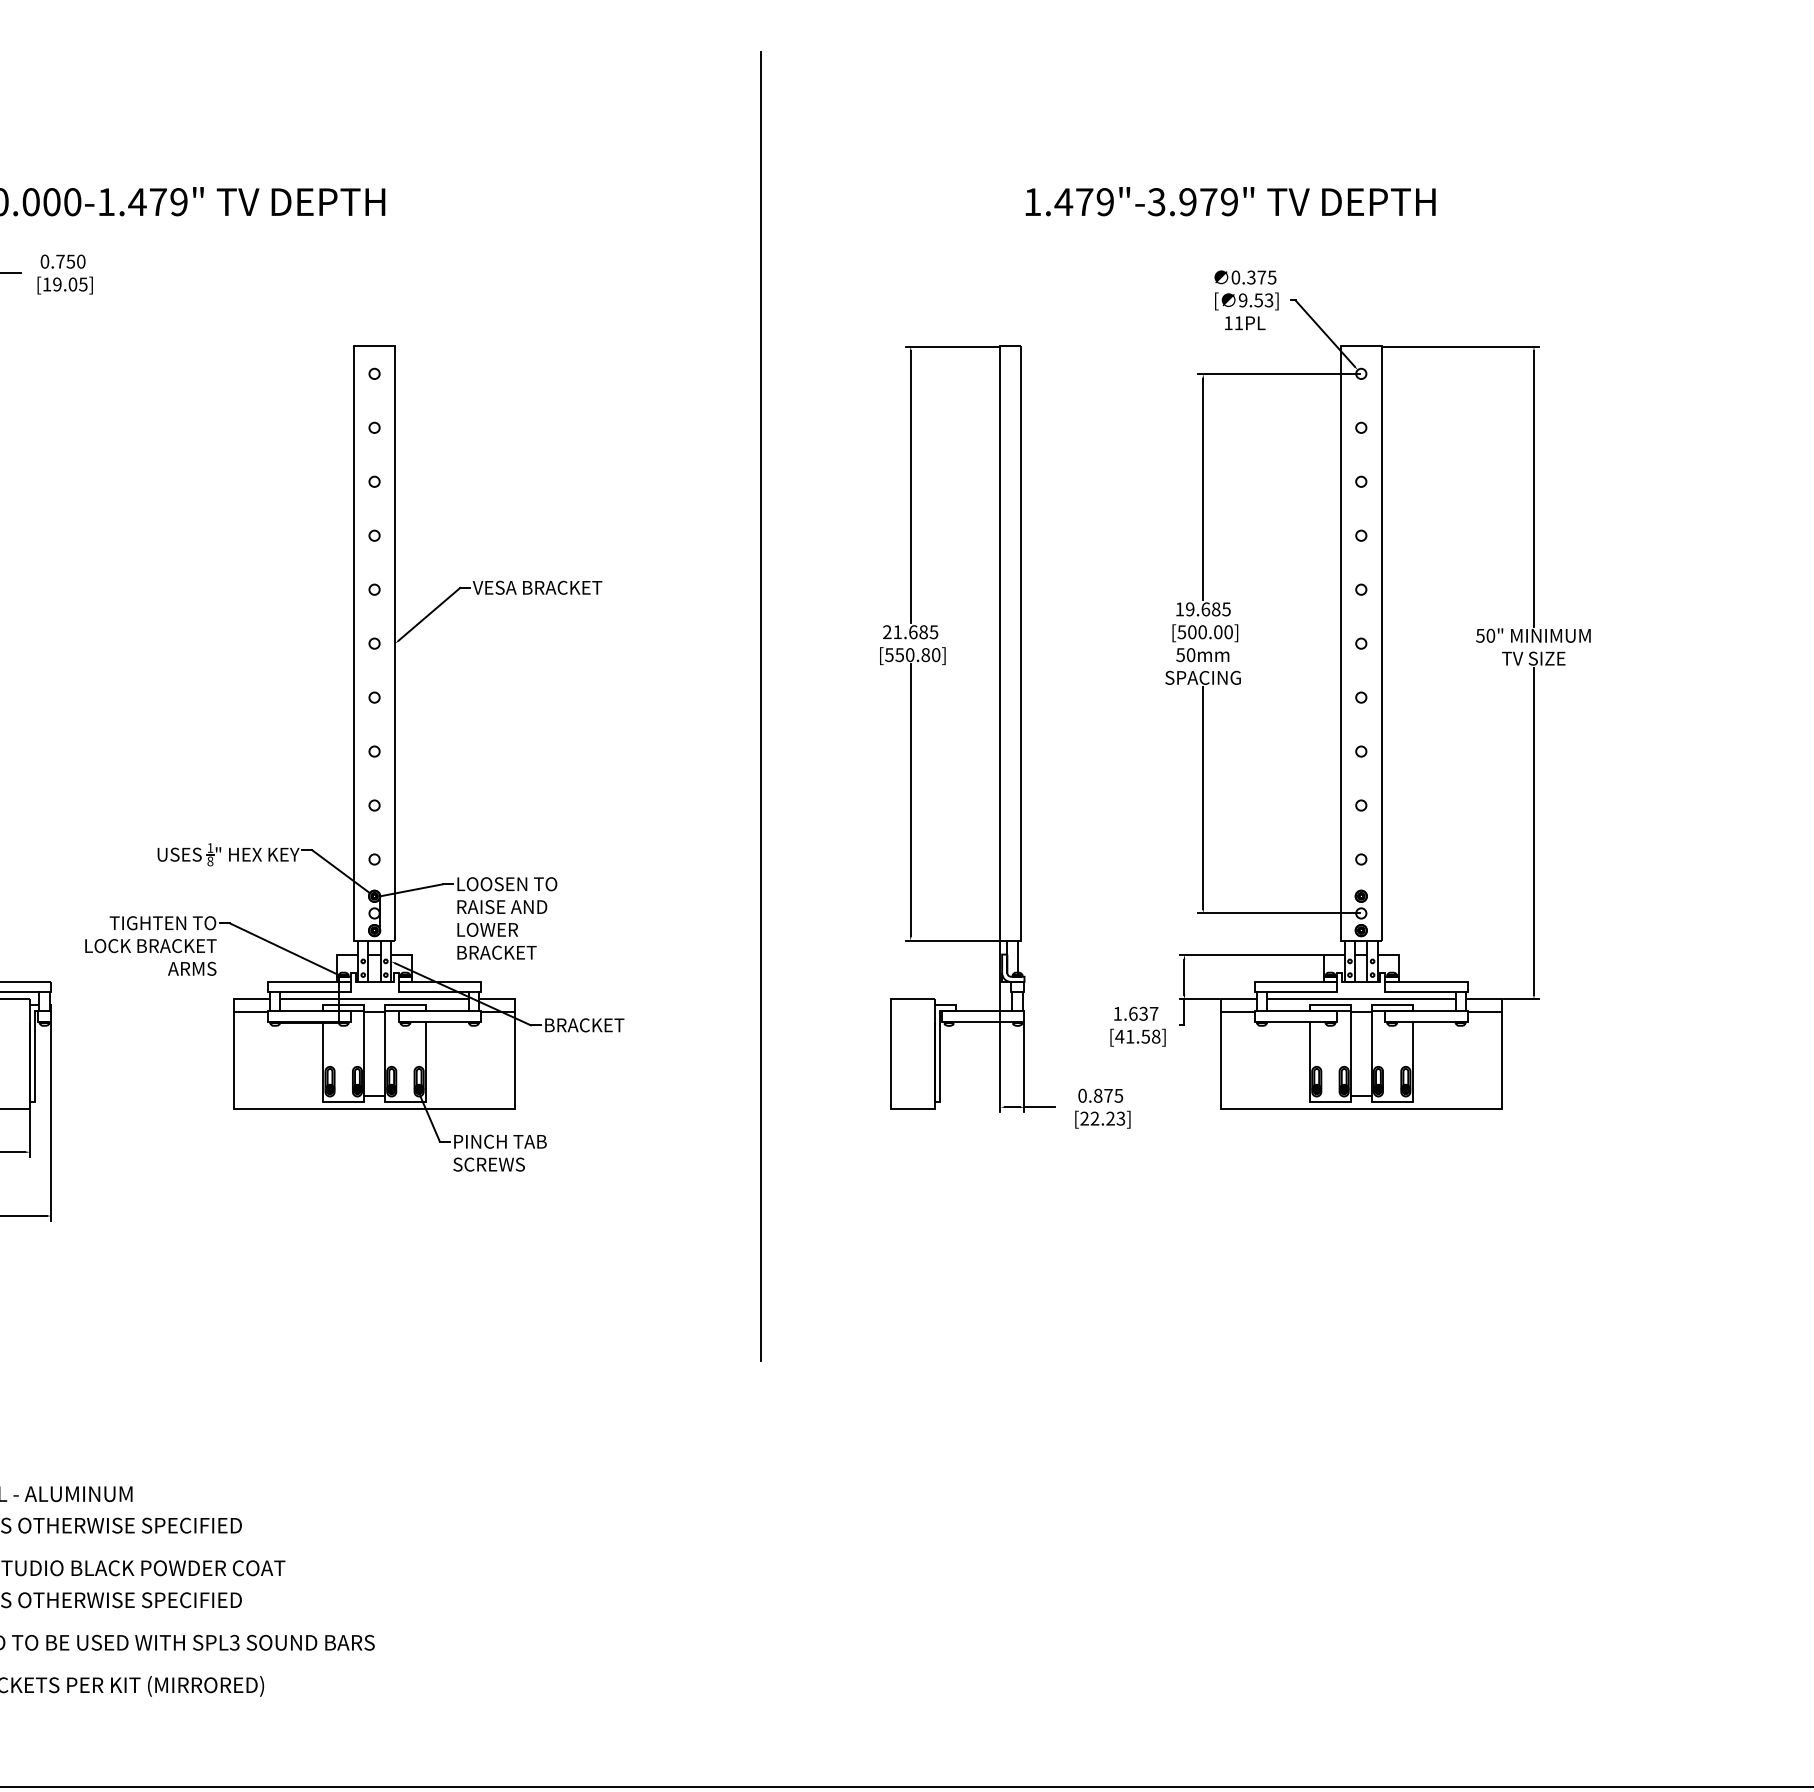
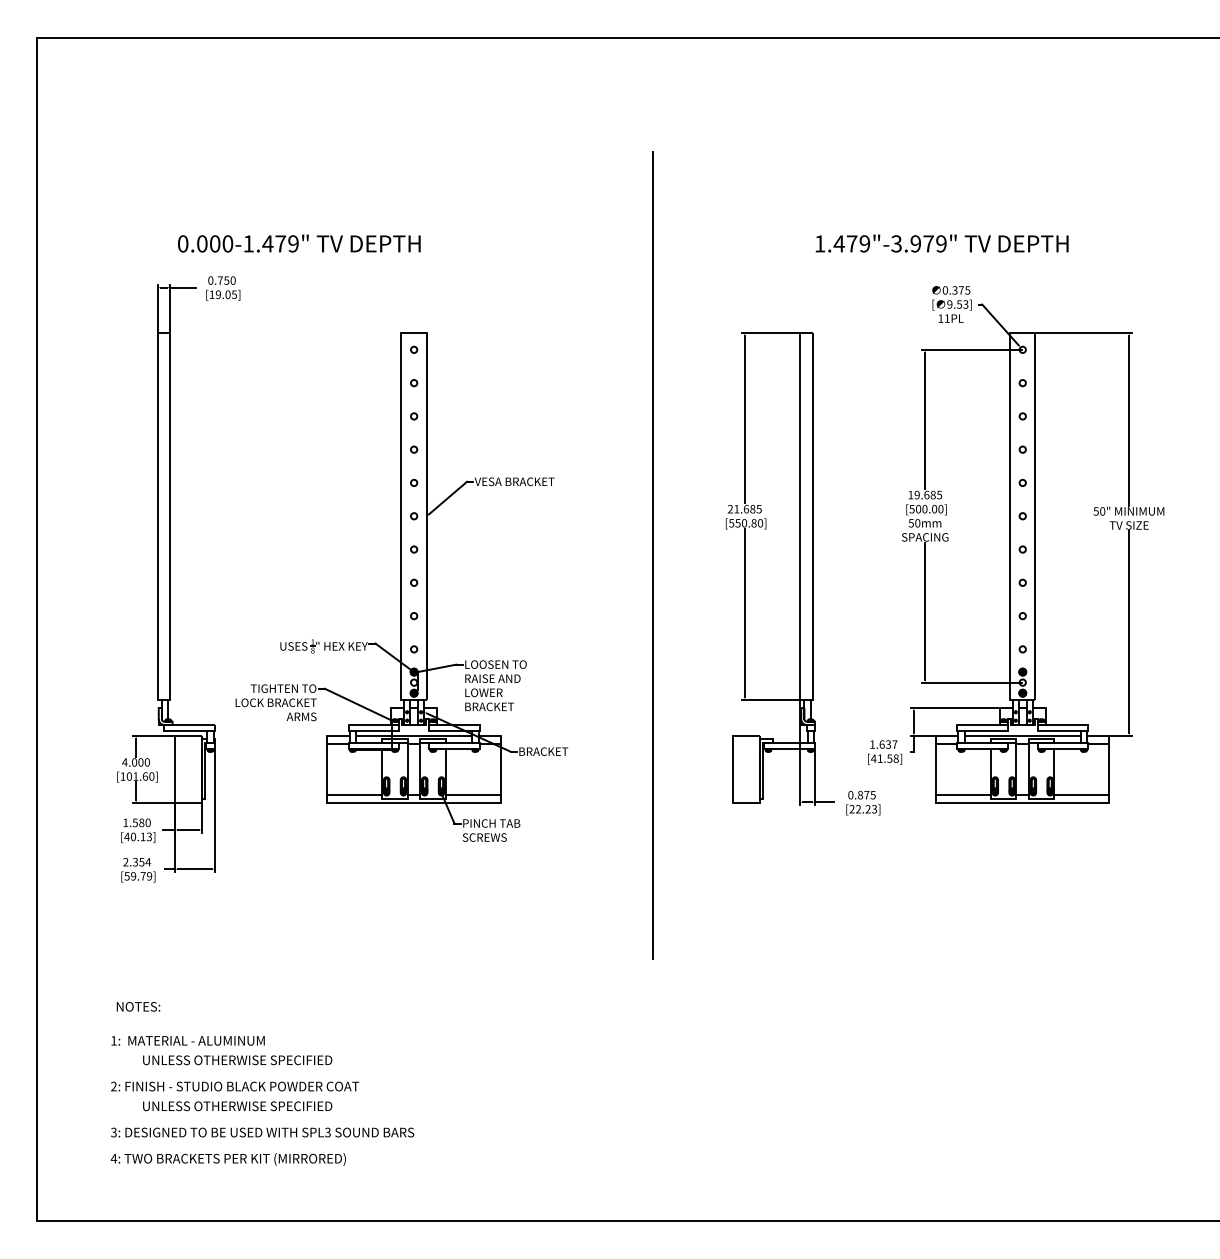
line: (277, 1096) -> (354, 795), added
line: (469, 1096) -> (472, 795), added
line: (1265, 1096) -> (963, 795), added
line: (1456, 1096) -> (1081, 795), added

